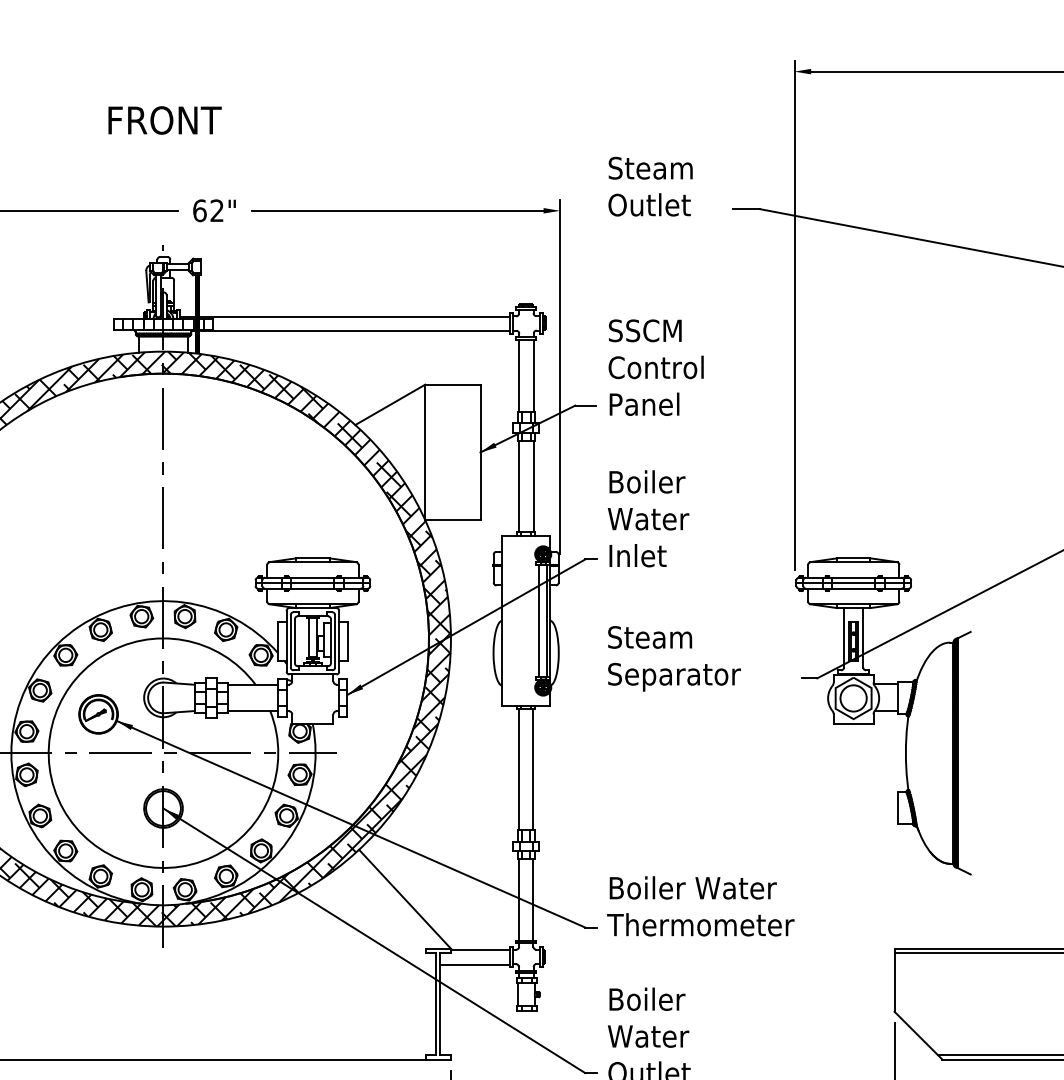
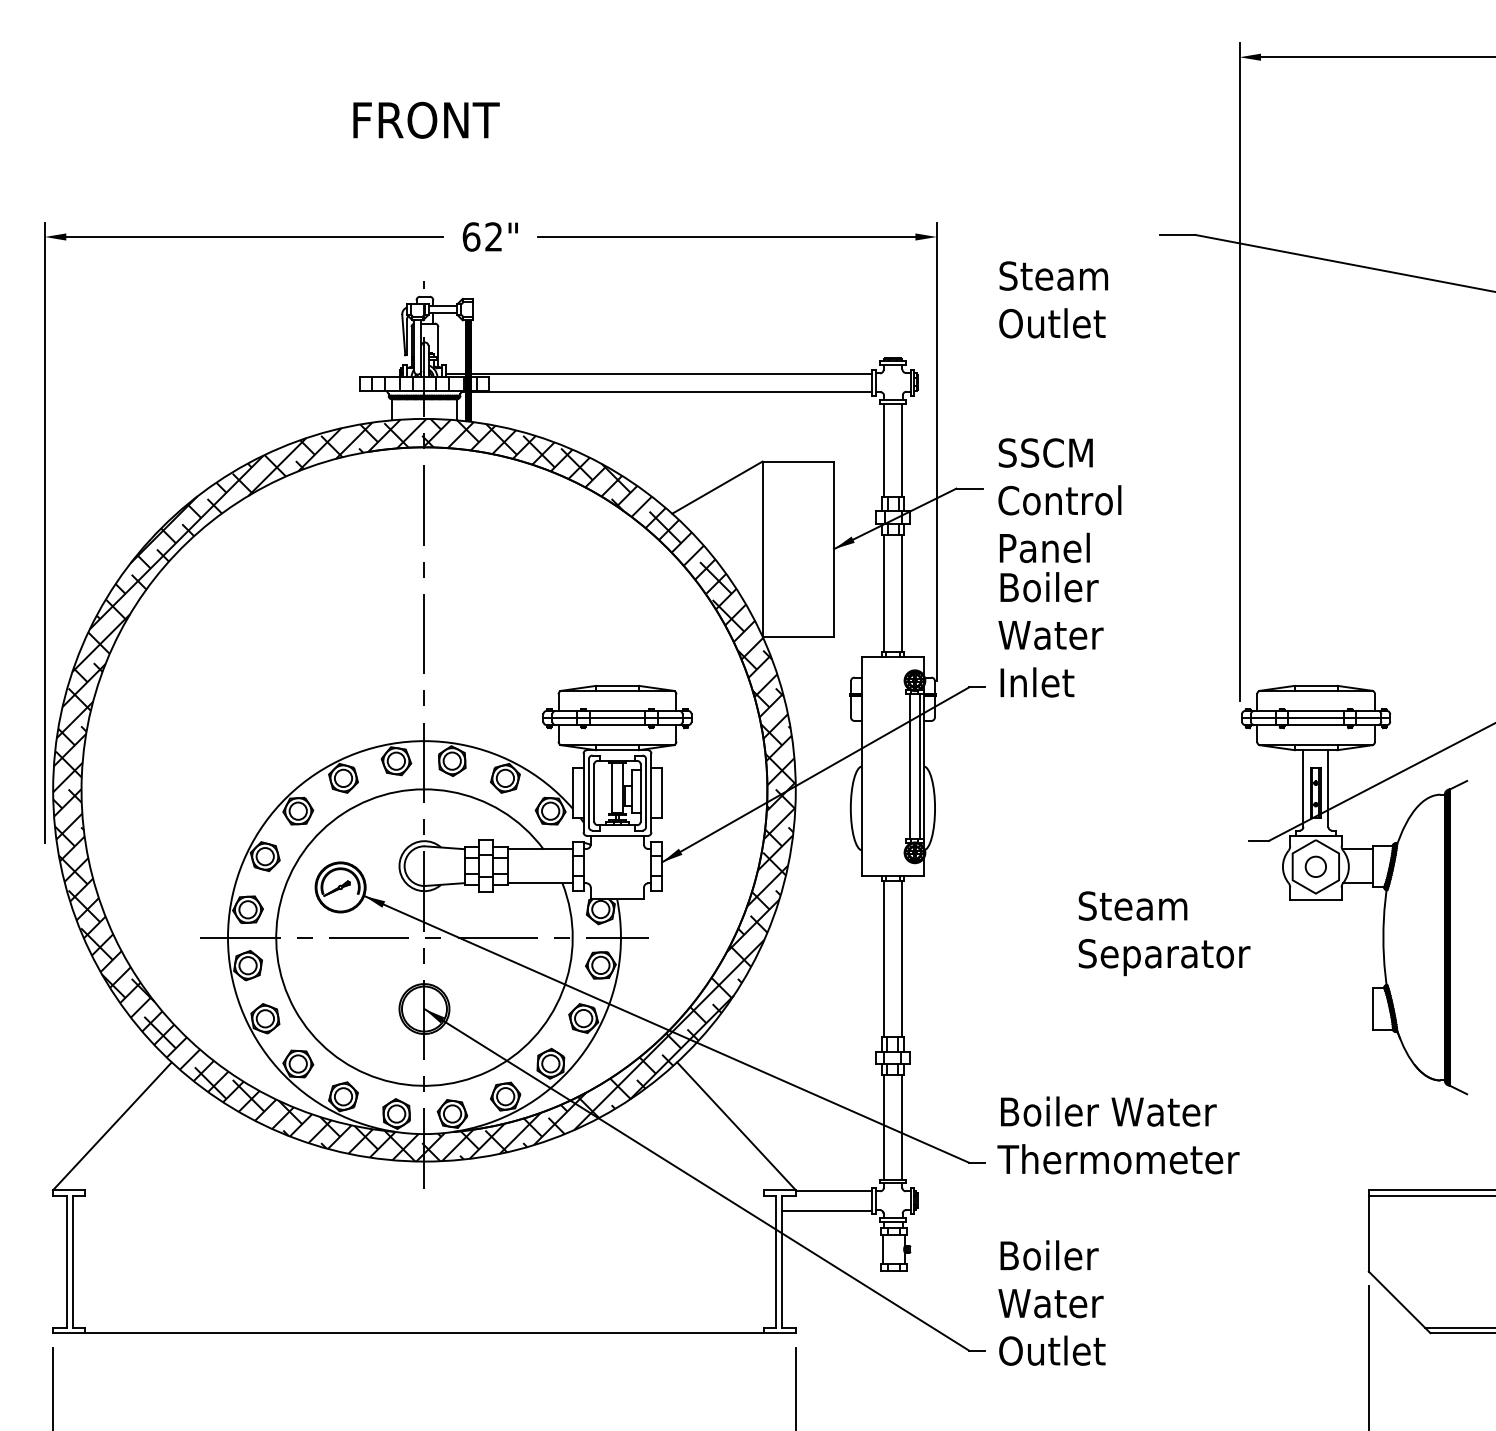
text: (650, 186) -> (1053, 299), moved
text: (655, 367) -> (1059, 500), moved
text: (674, 658) -> (1164, 933), moved
circle: (853, 698) -> (1315, 866), size x0.6

